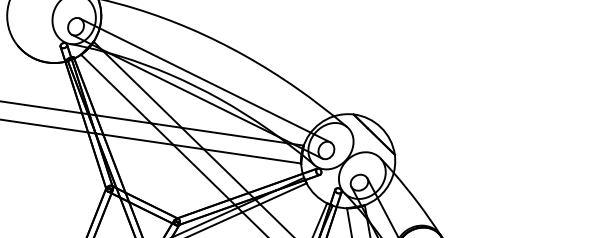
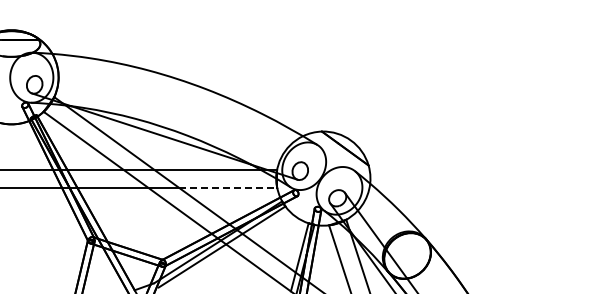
line: (205, 80) -> (170, 119), removed
line: (252, 156) -> (228, 187), solid -> dashed

